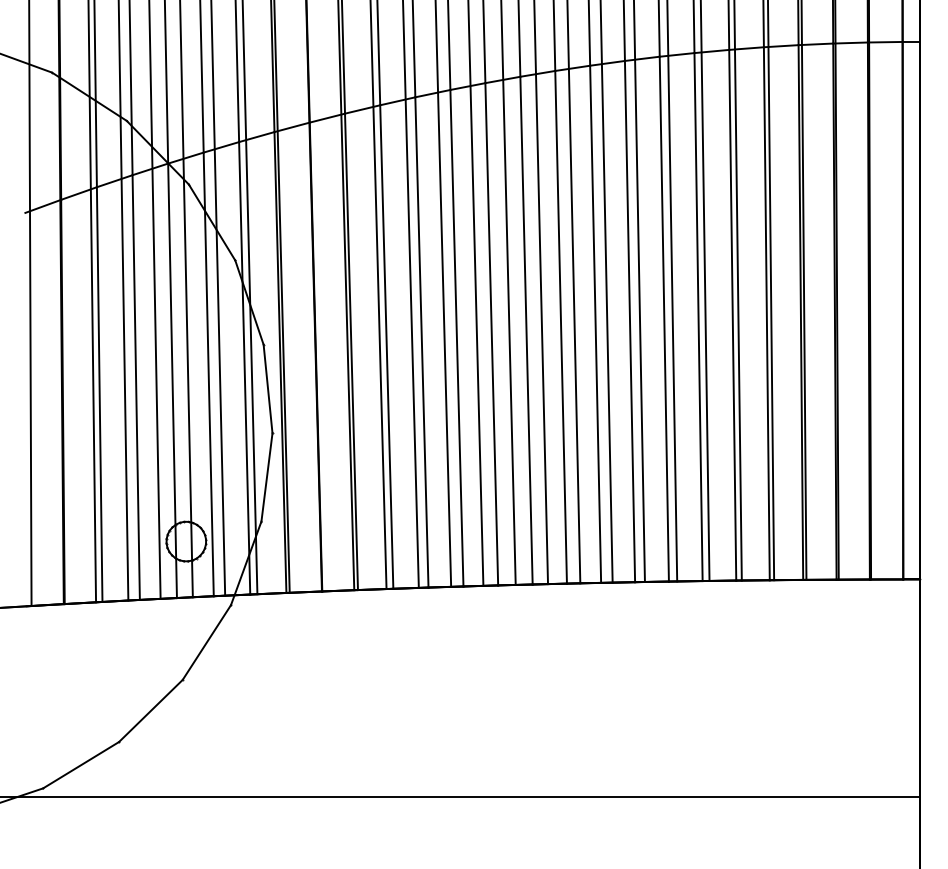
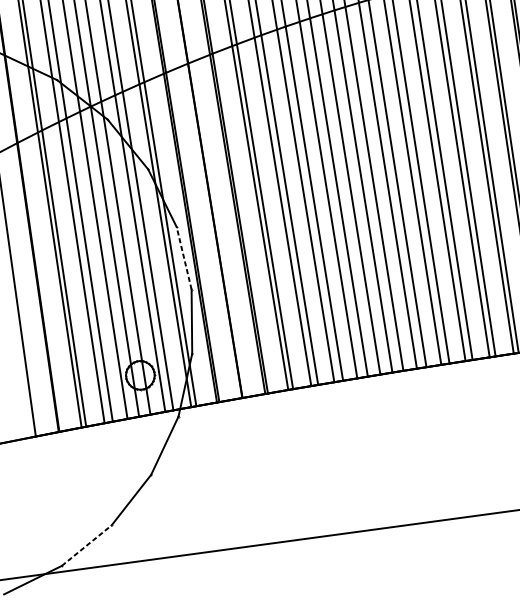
line: (268, 388) -> (184, 257), solid -> dashed
line: (81, 764) -> (86, 545), solid -> dashed

